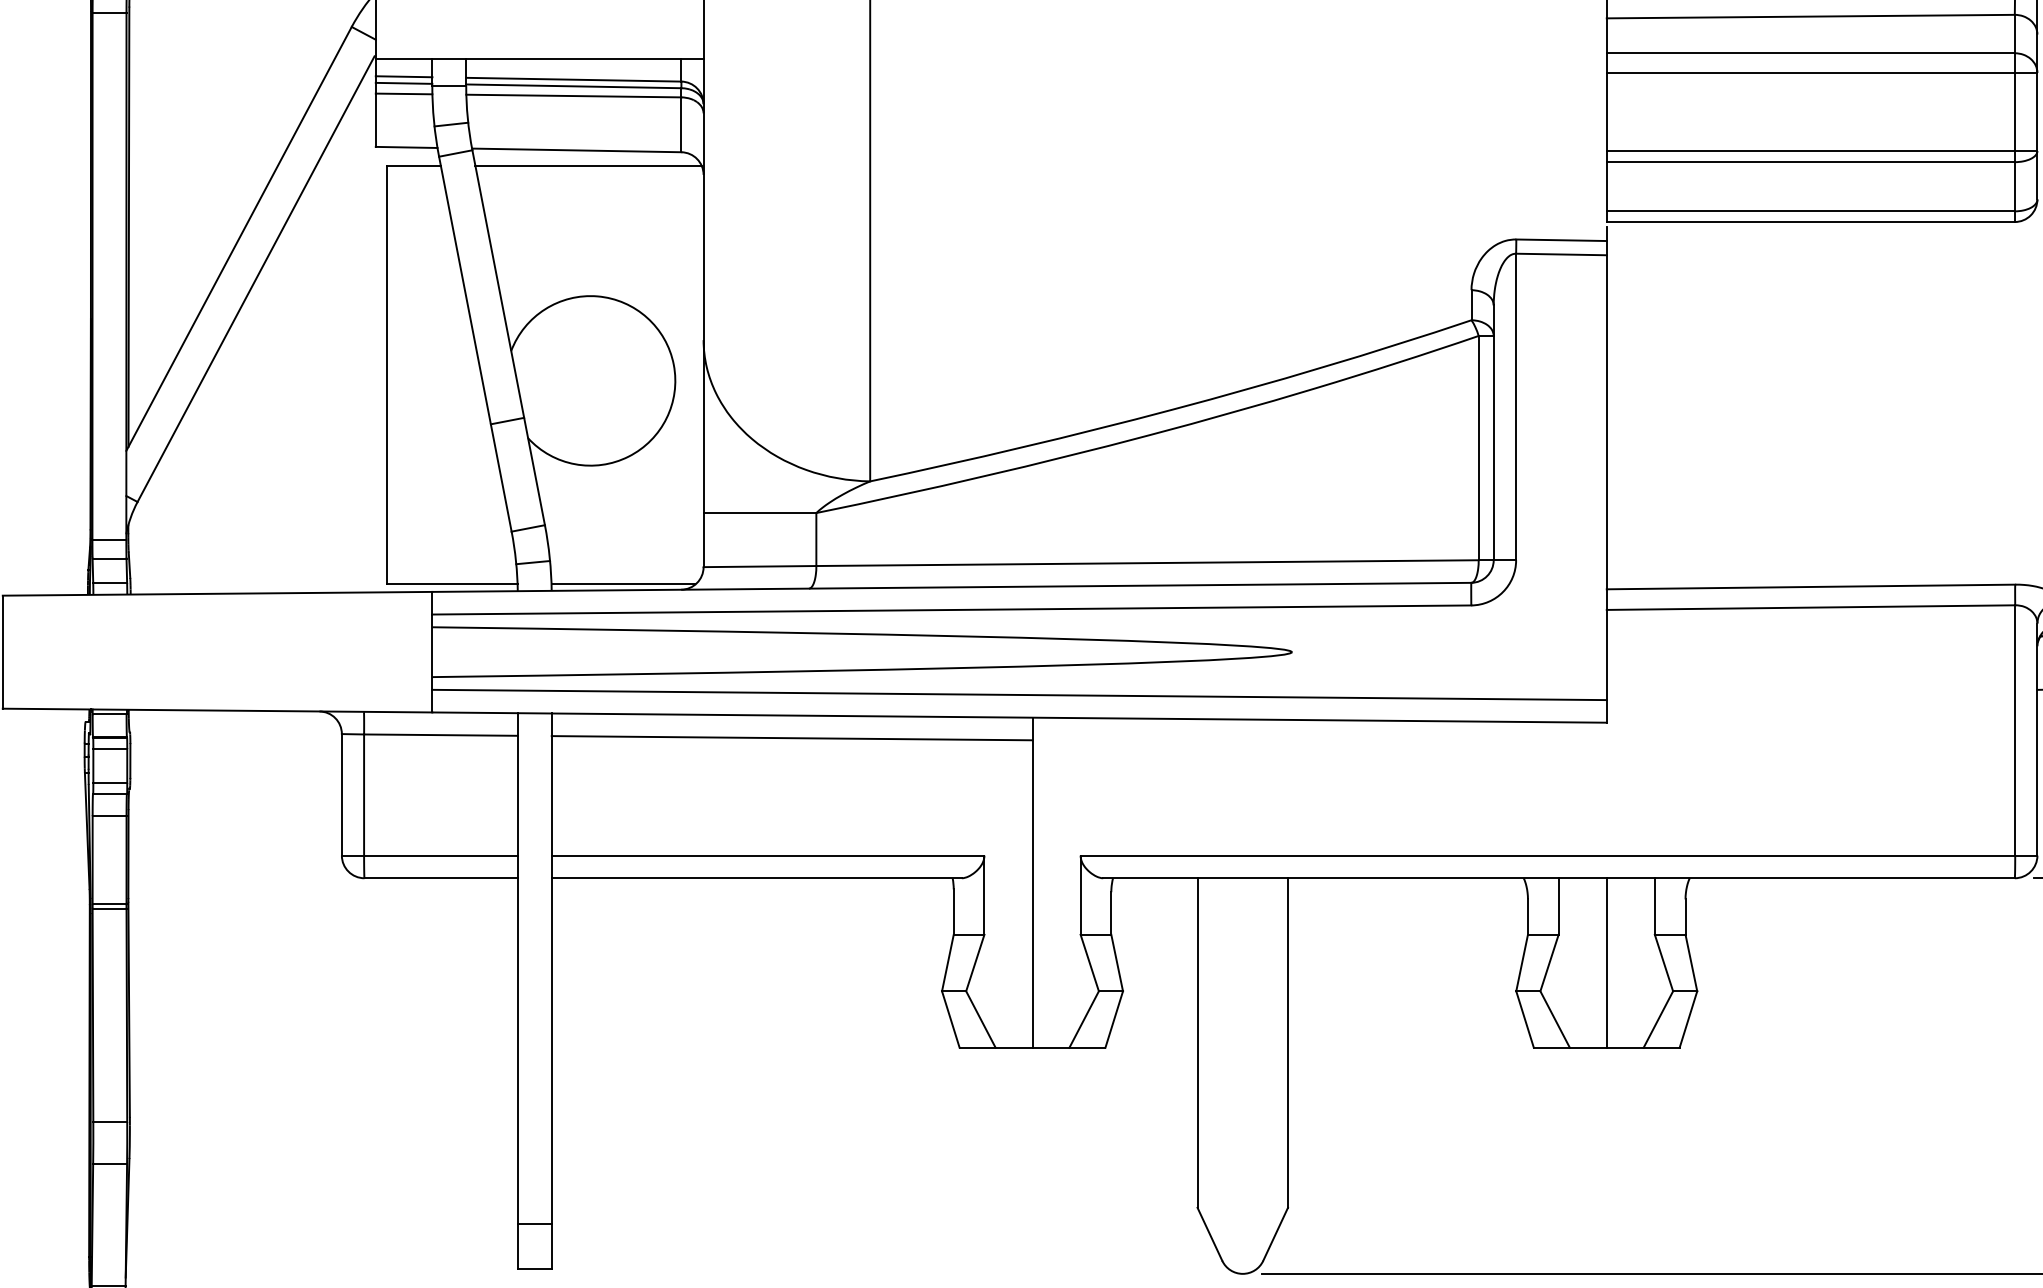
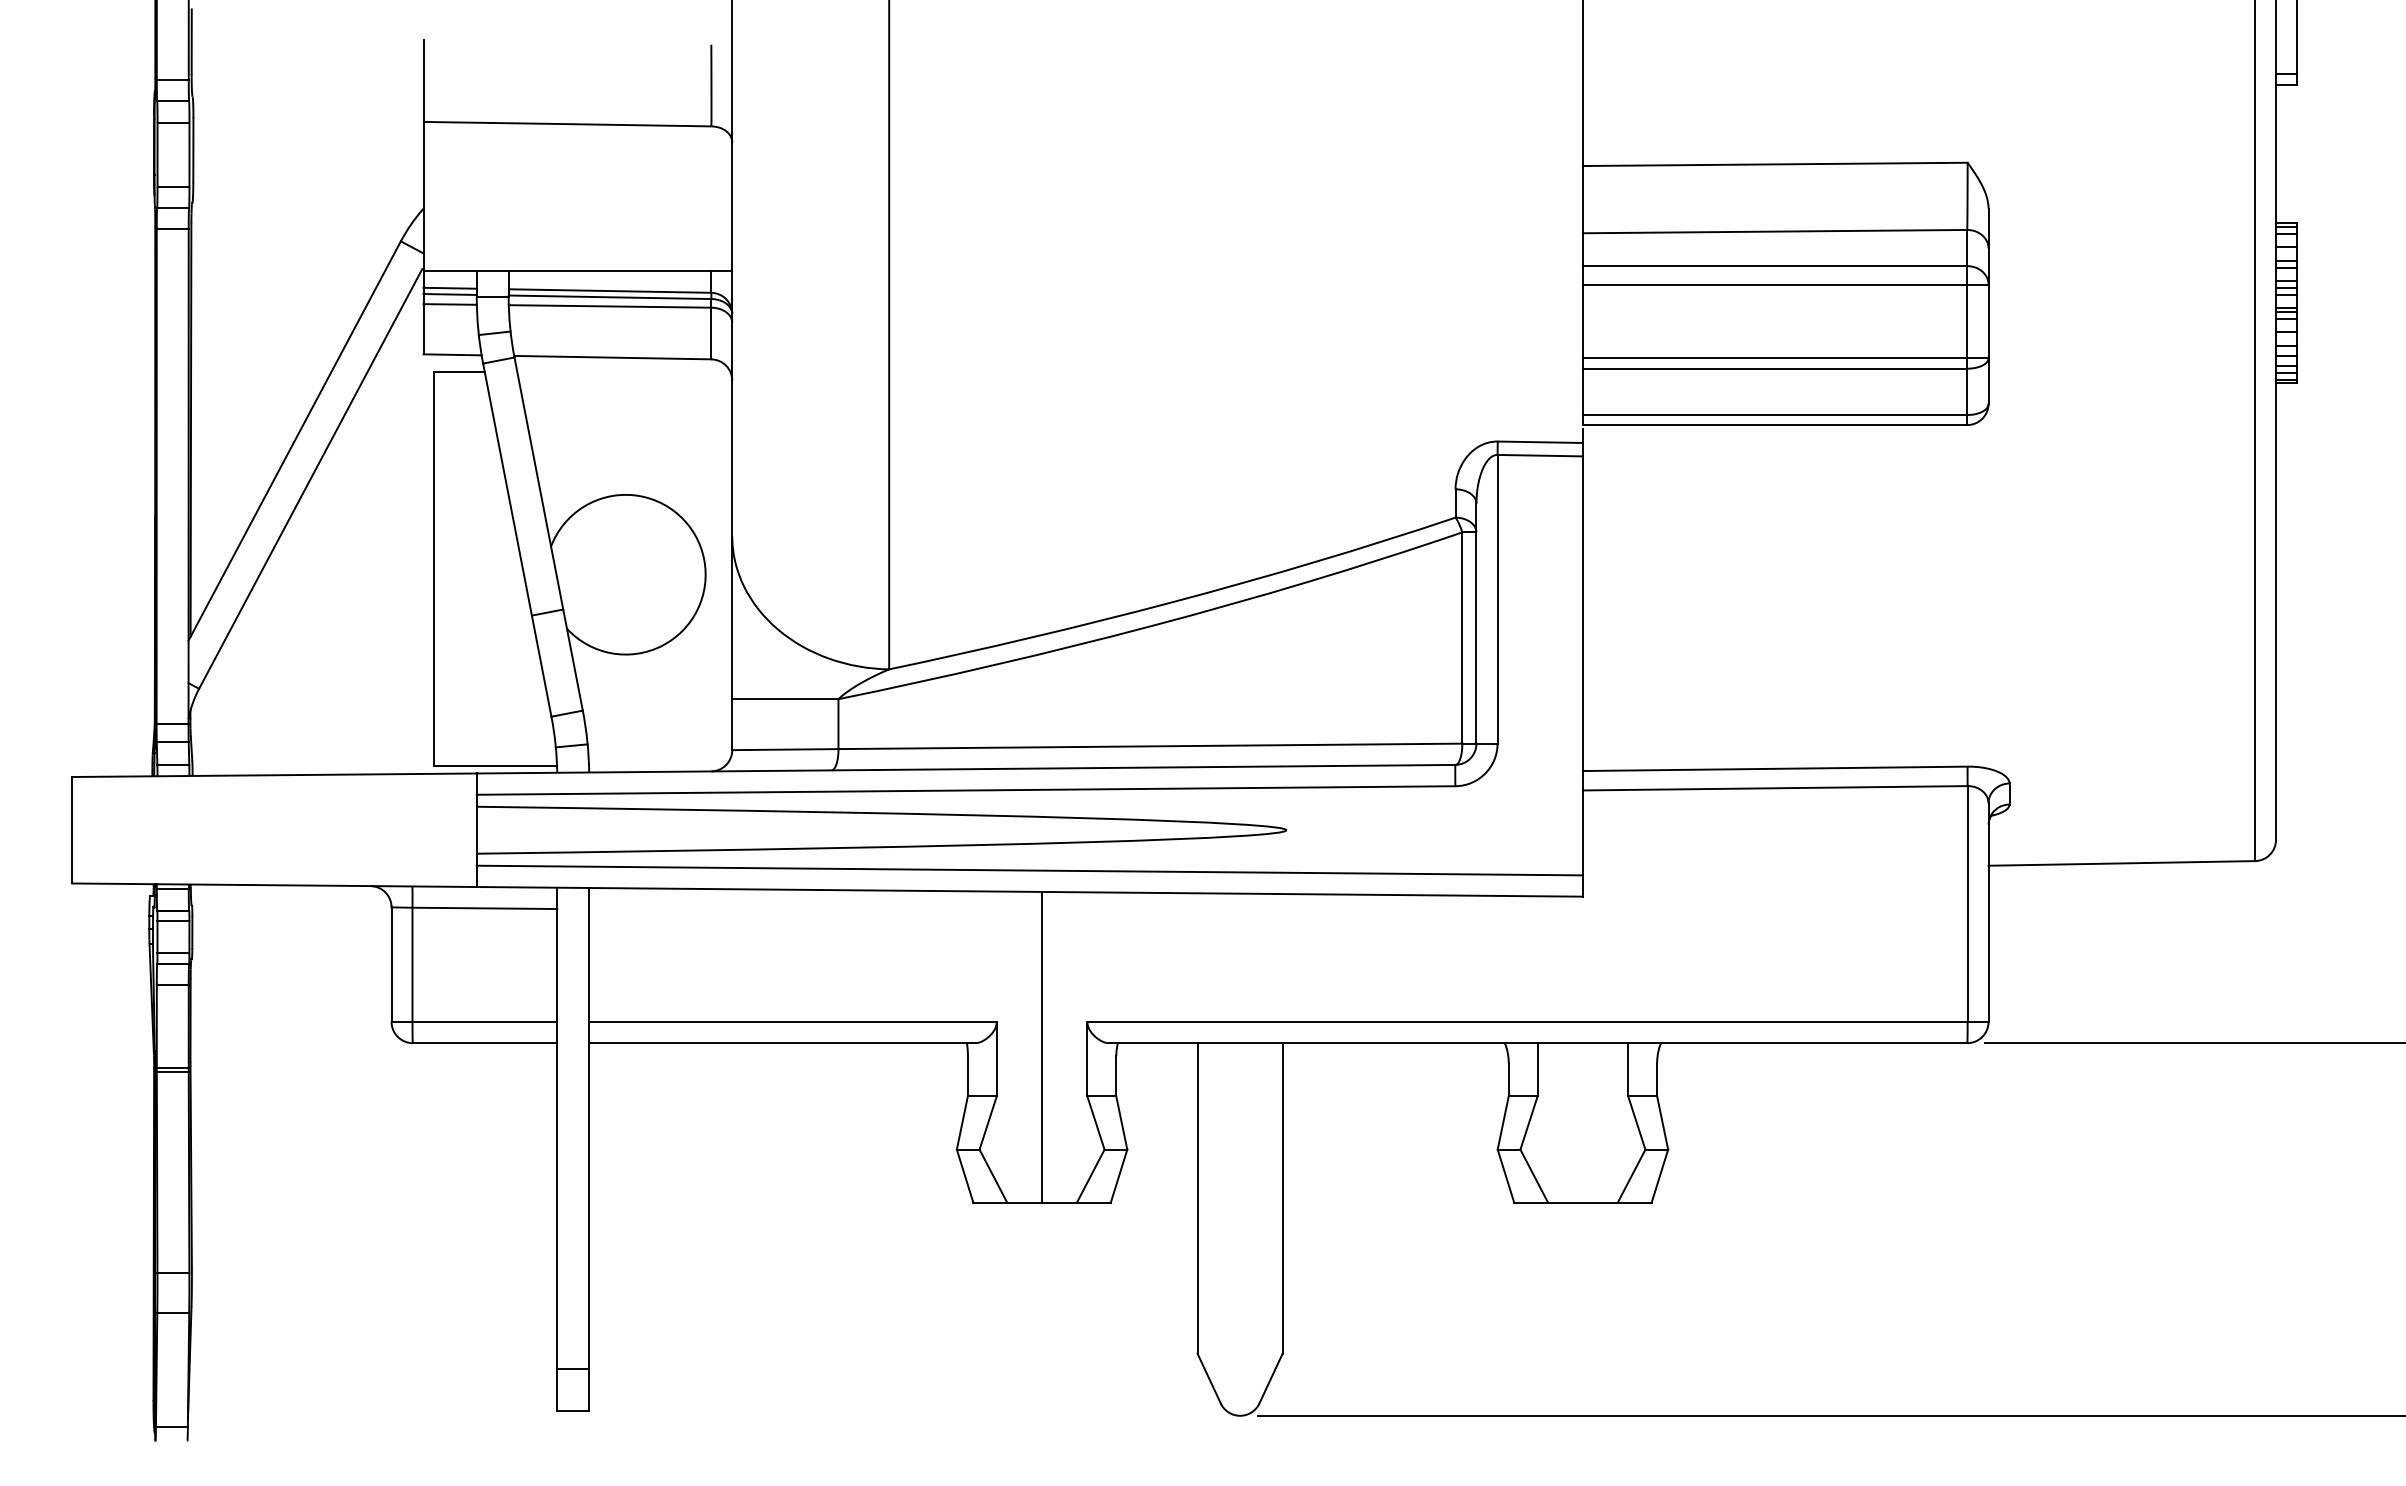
line: (588, 166) -> (623, 372), removed
line: (623, 584) -> (656, 766), removed
line: (791, 738) -> (815, 911), removed
line: (1606, 962) -> (1582, 1122), removed

